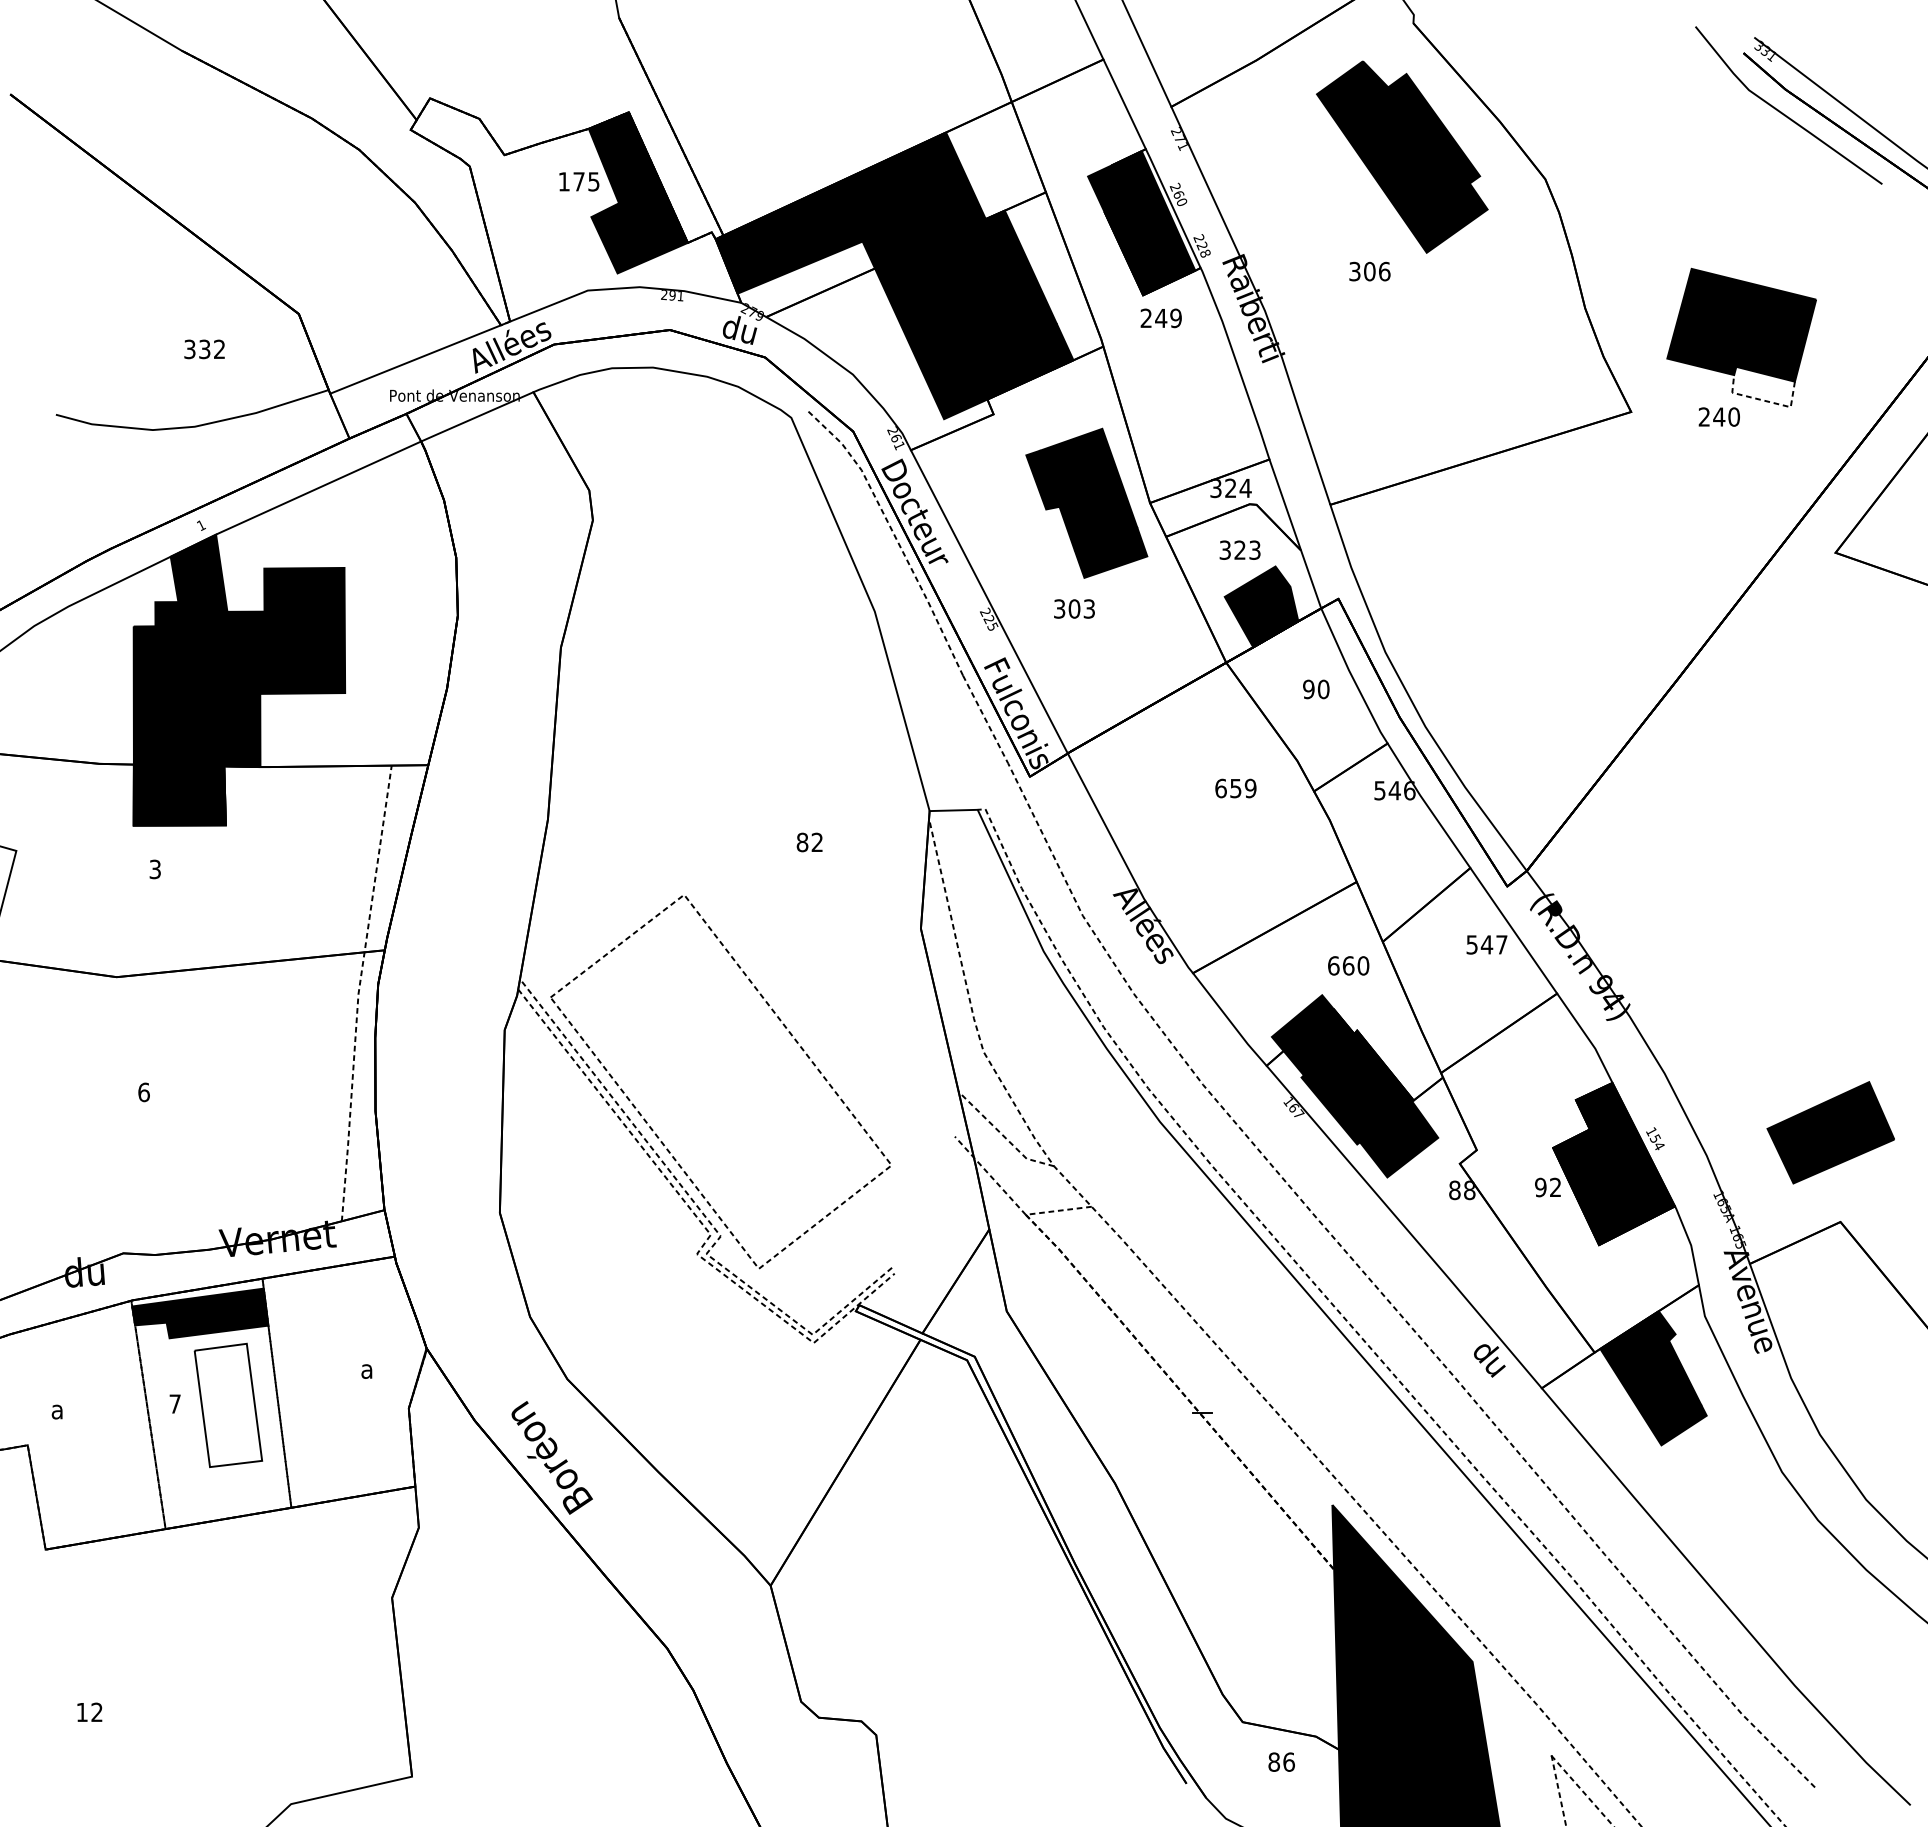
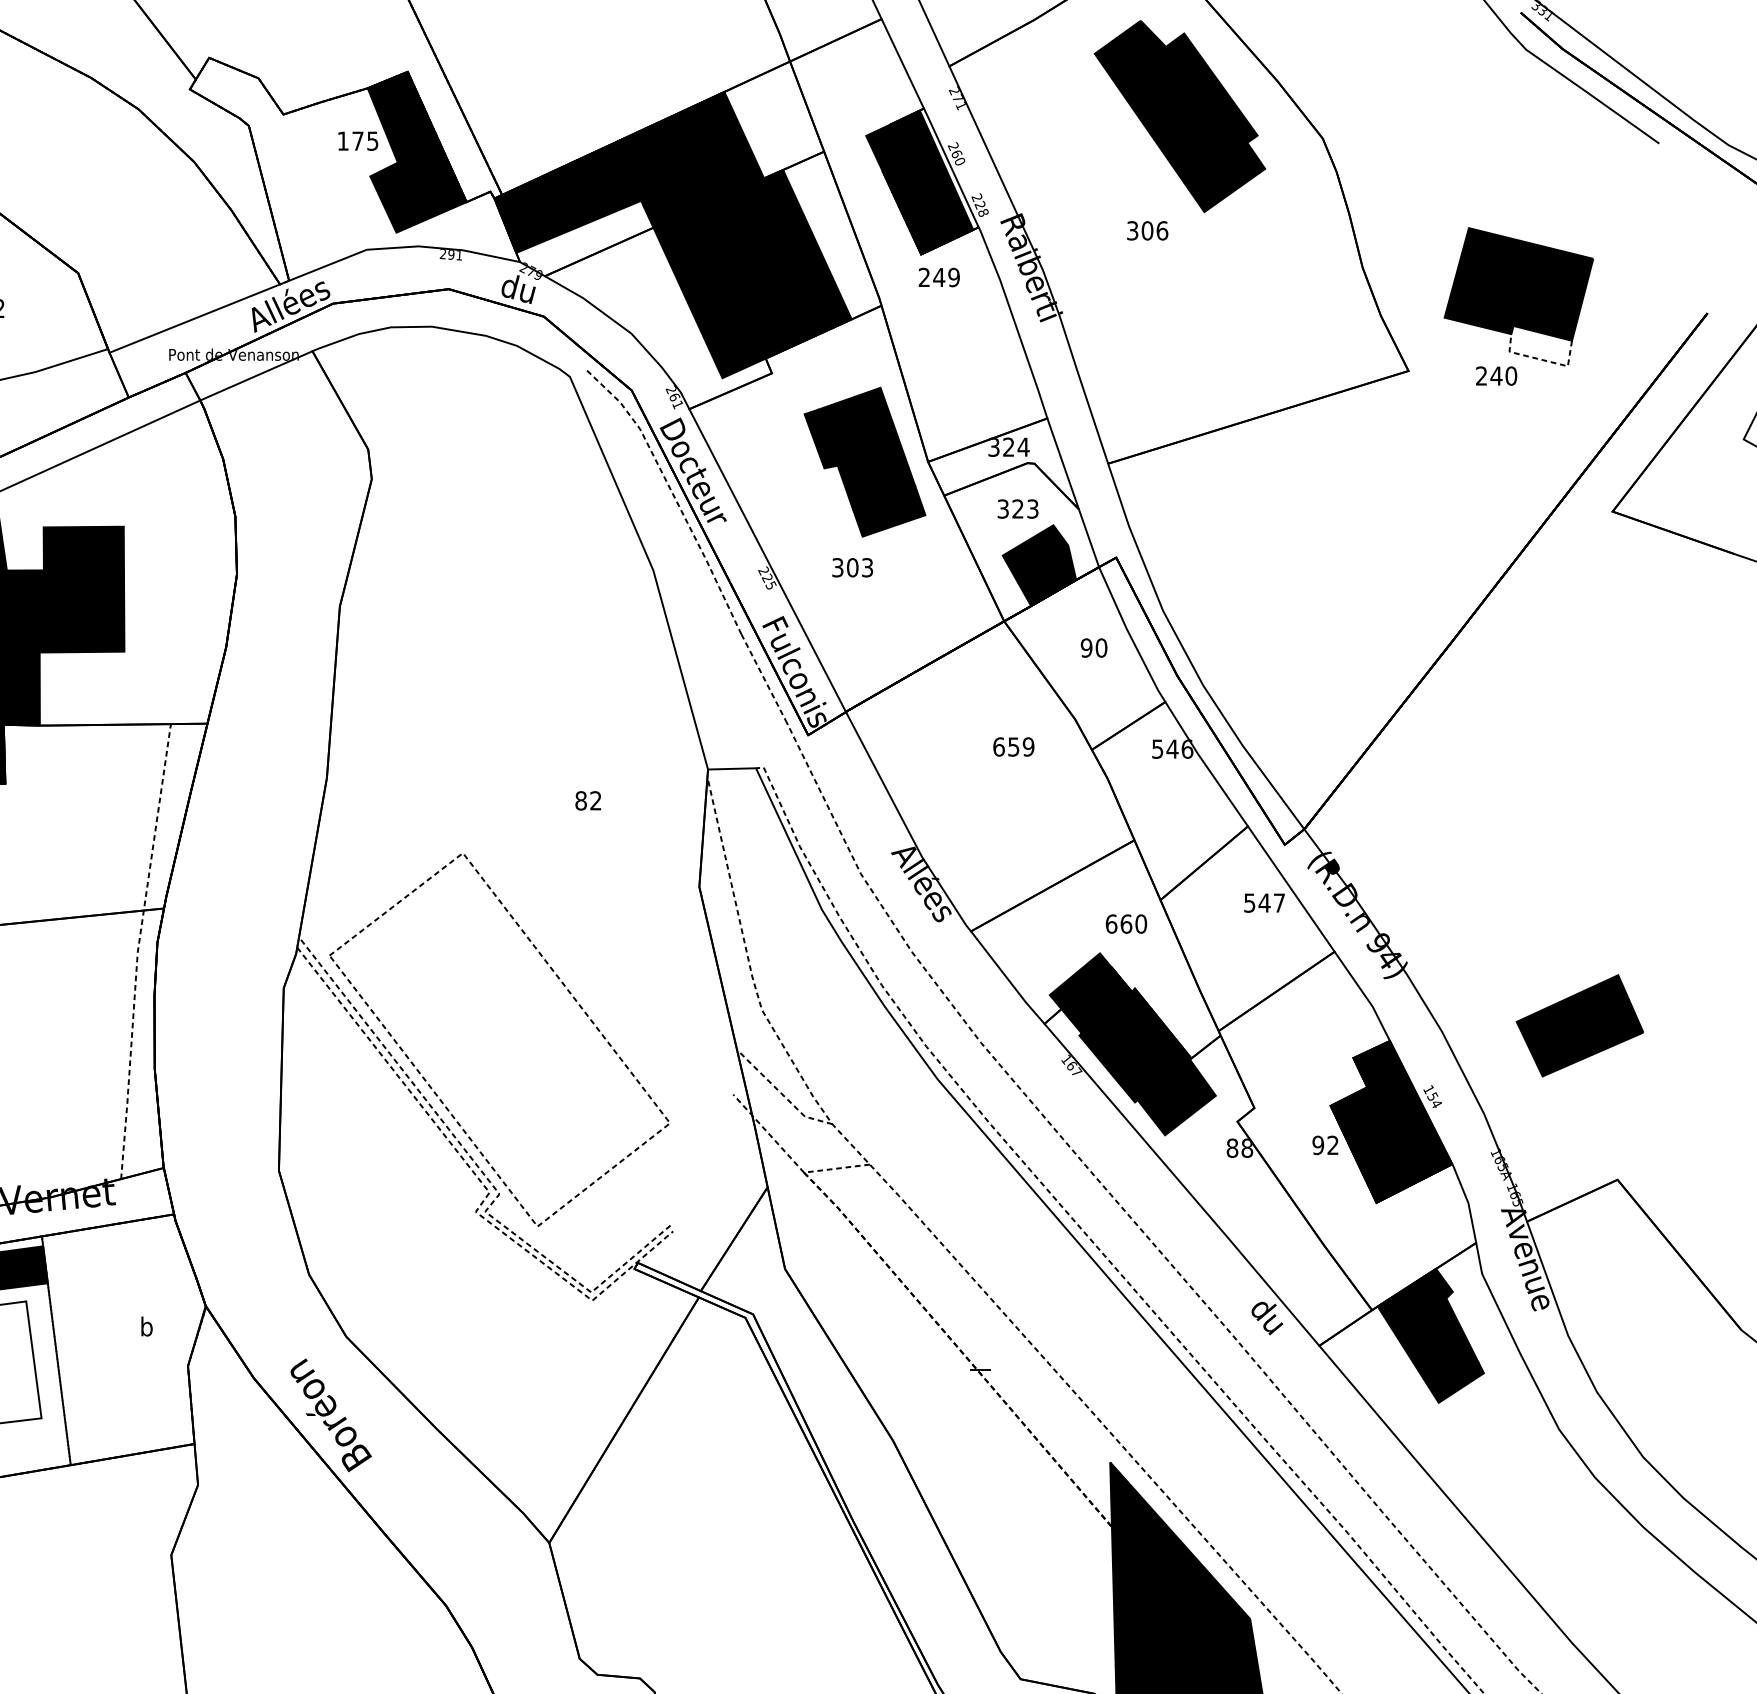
part: (1830, 1132) -> (1579, 1025), moved
text: (367, 1368) -> (146, 1326), a -> b

